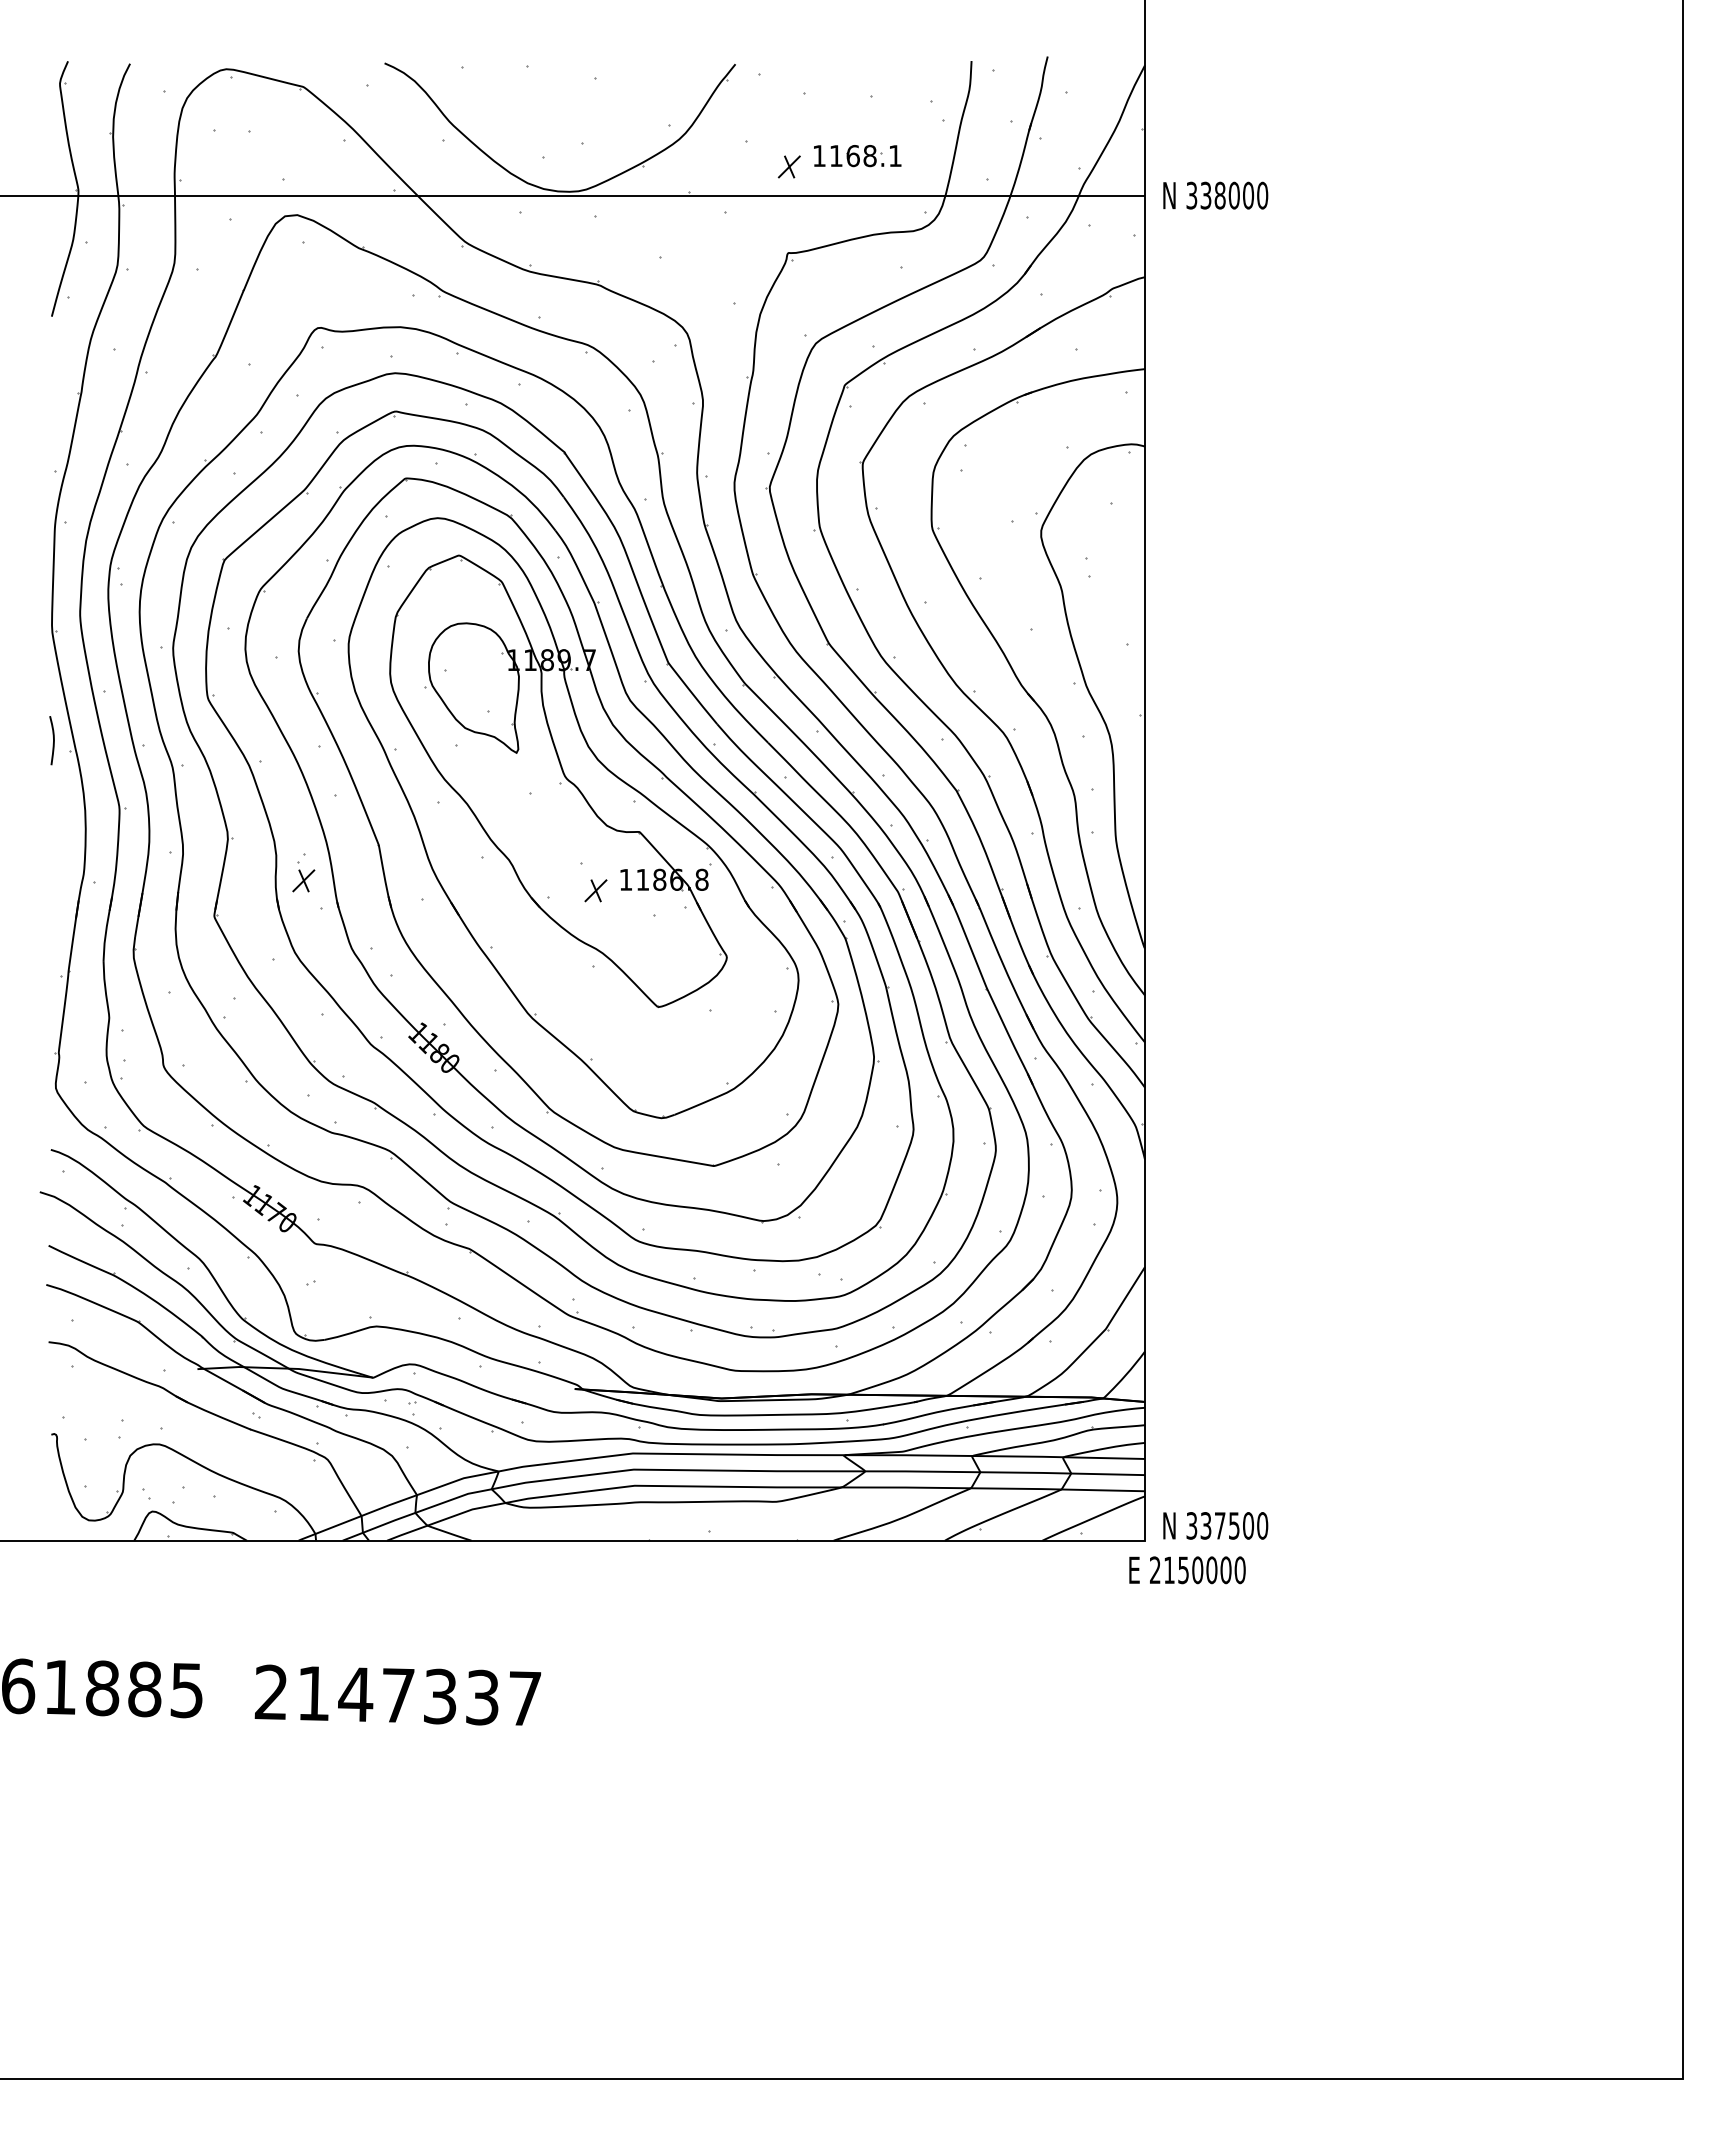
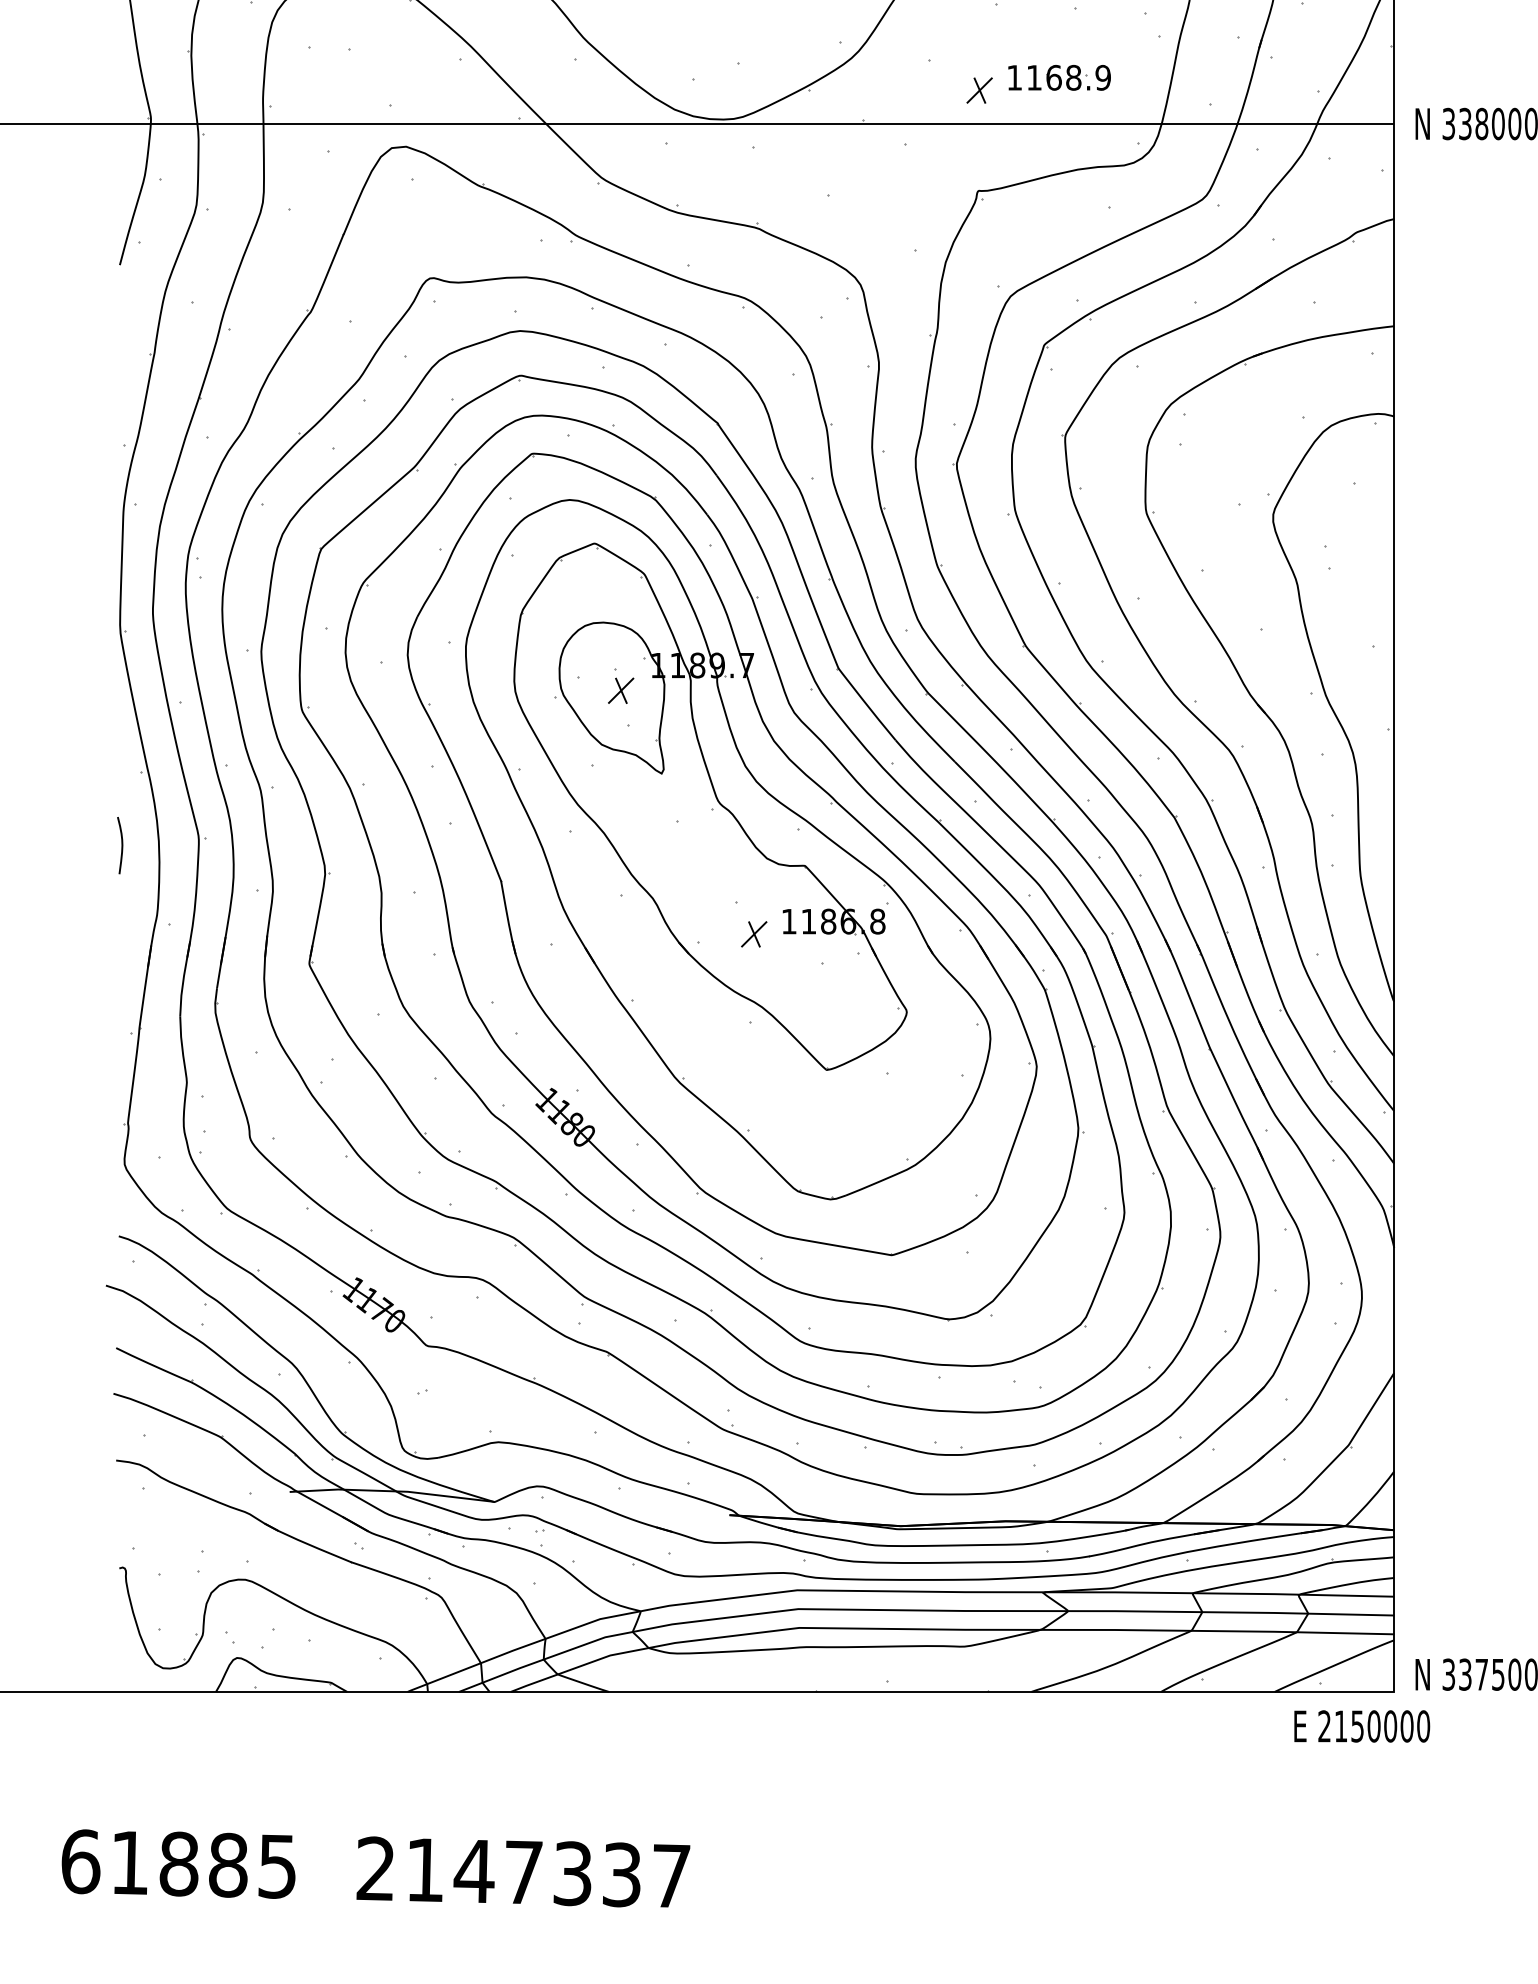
text: (894, 156) -> (1102, 78), 1168.1 -> 1168.9
curve: (53, 740) -> (121, 845), moved
part: (303, 876) -> (620, 685), moved
text: (1187, 1570) -> (1362, 1726), moved

